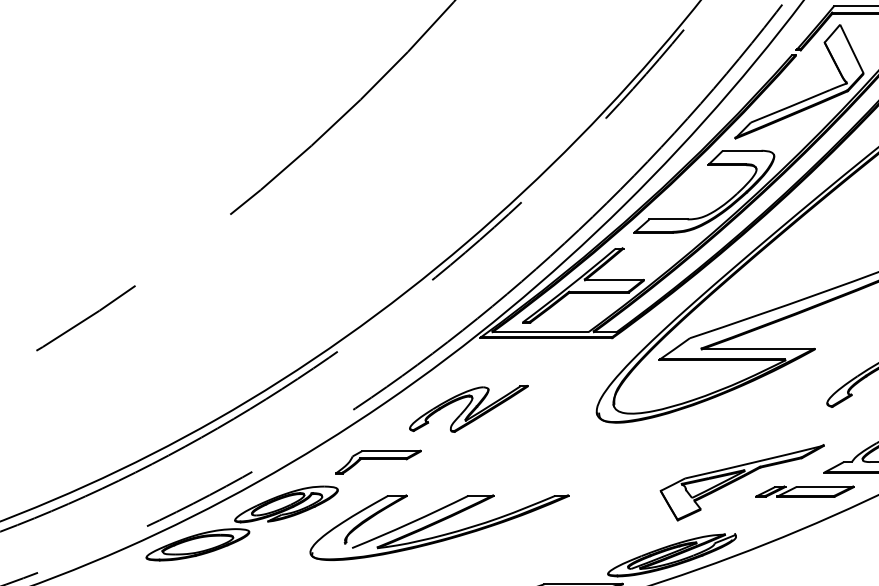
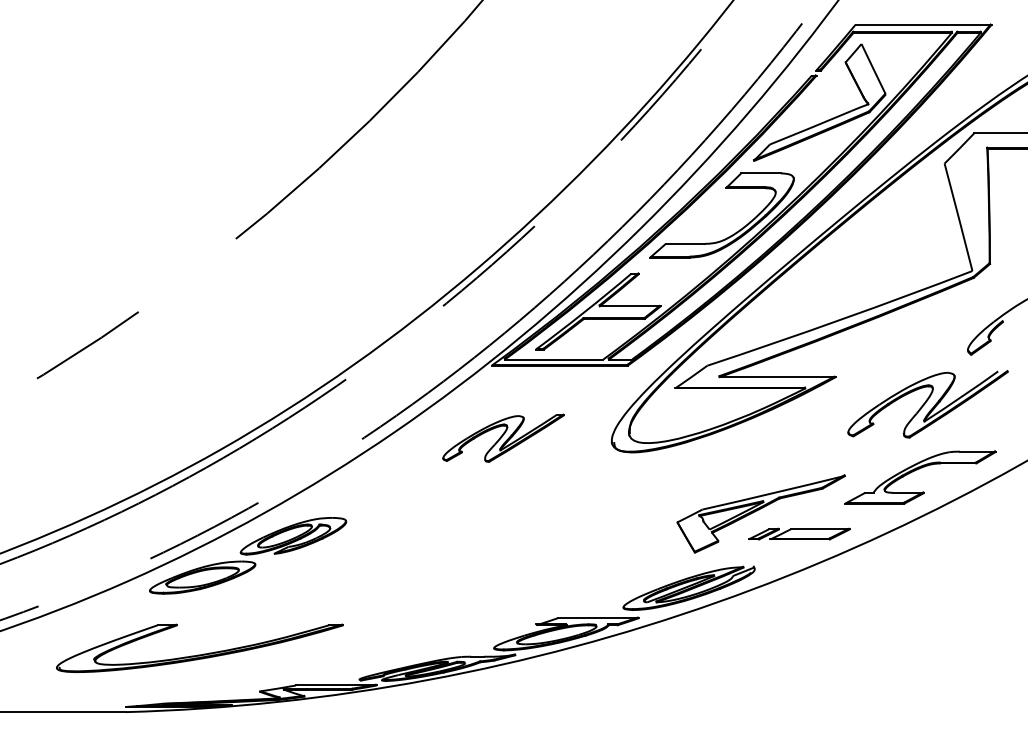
part: (468, 408) -> (503, 437), moved
part: (378, 461) -> (387, 492), removed
part: (805, 491) -> (799, 533), moved
part: (439, 527) -> (450, 559), removed

